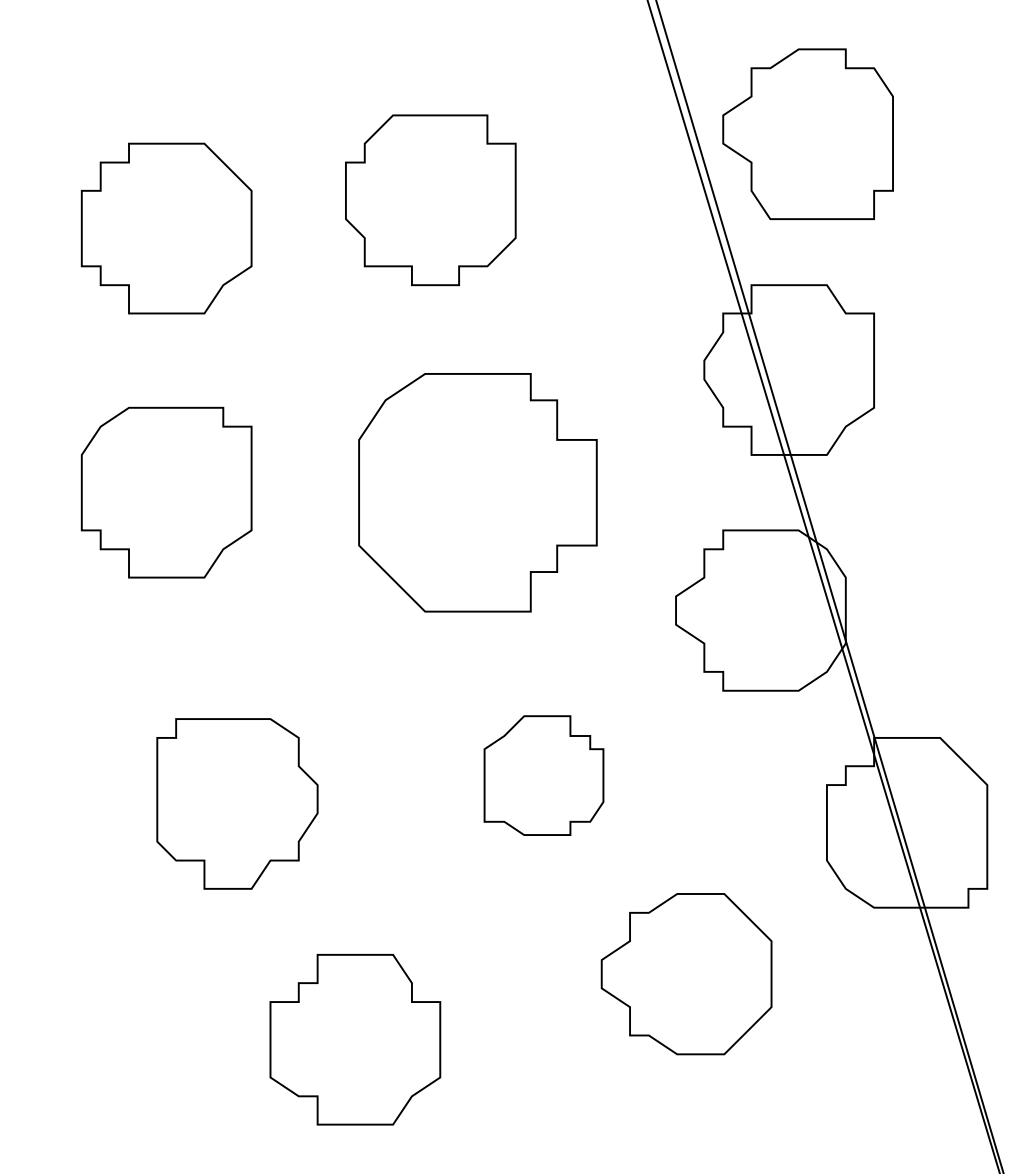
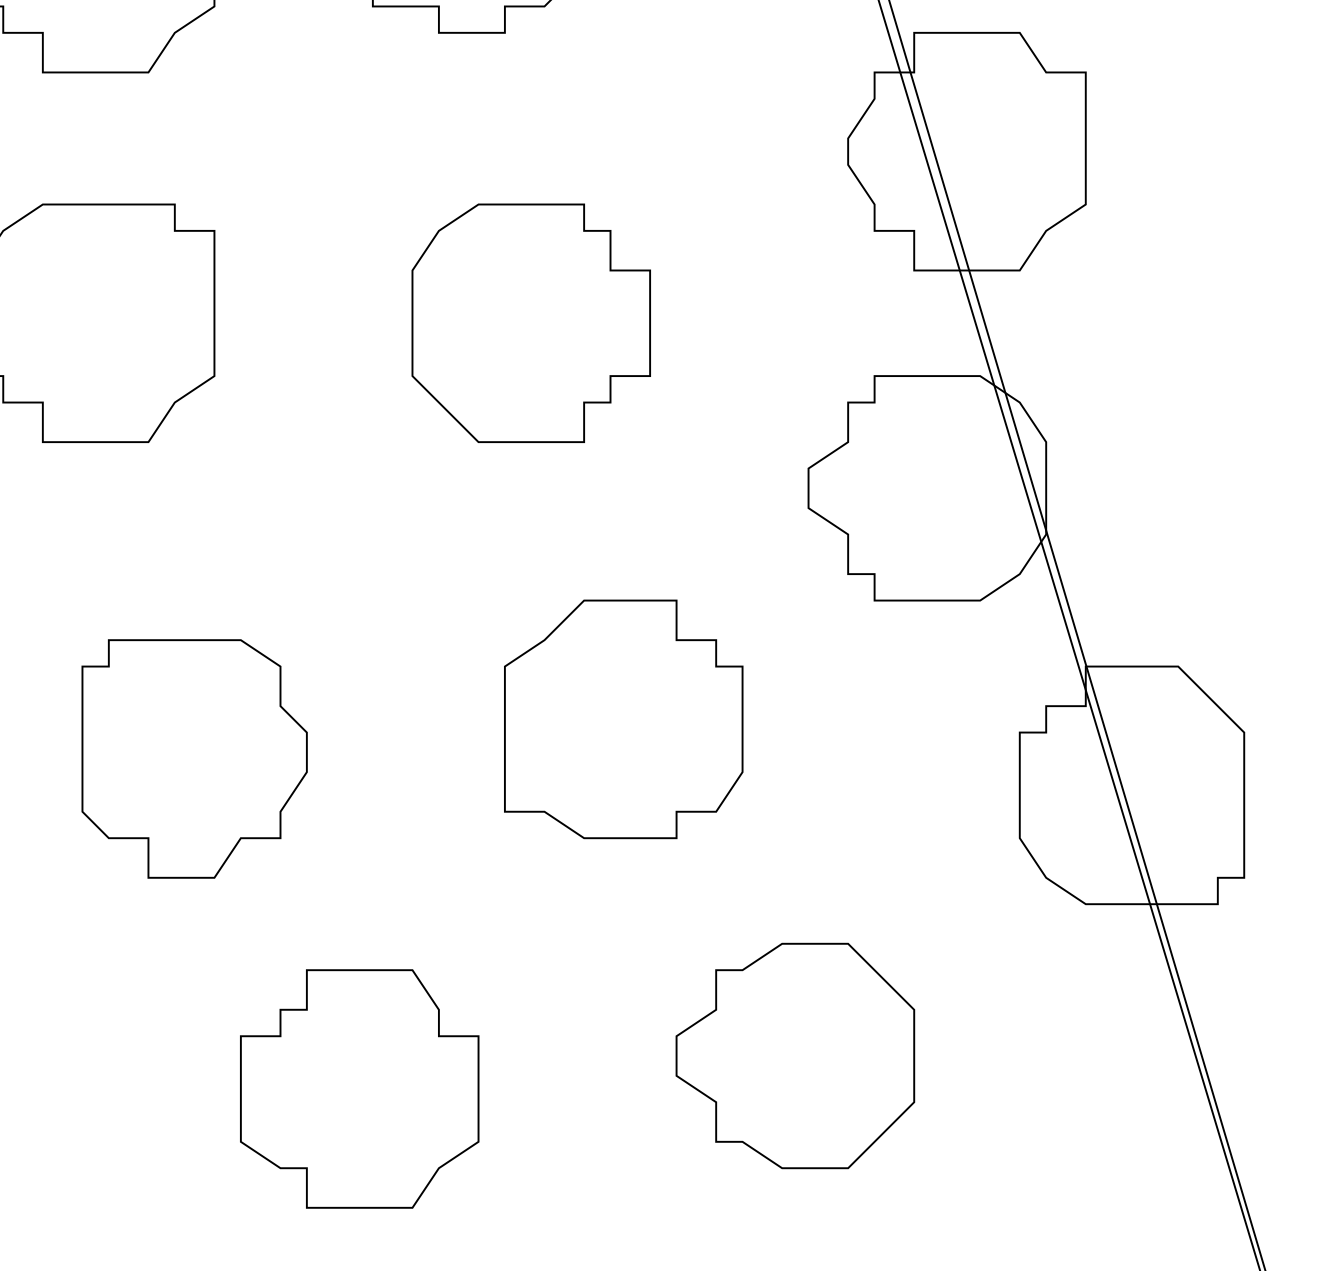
part: (477, 492) -> (530, 323), size x0.71
part: (543, 775) -> (623, 719), size x1.43
part: (686, 974) -> (795, 1056), moved

